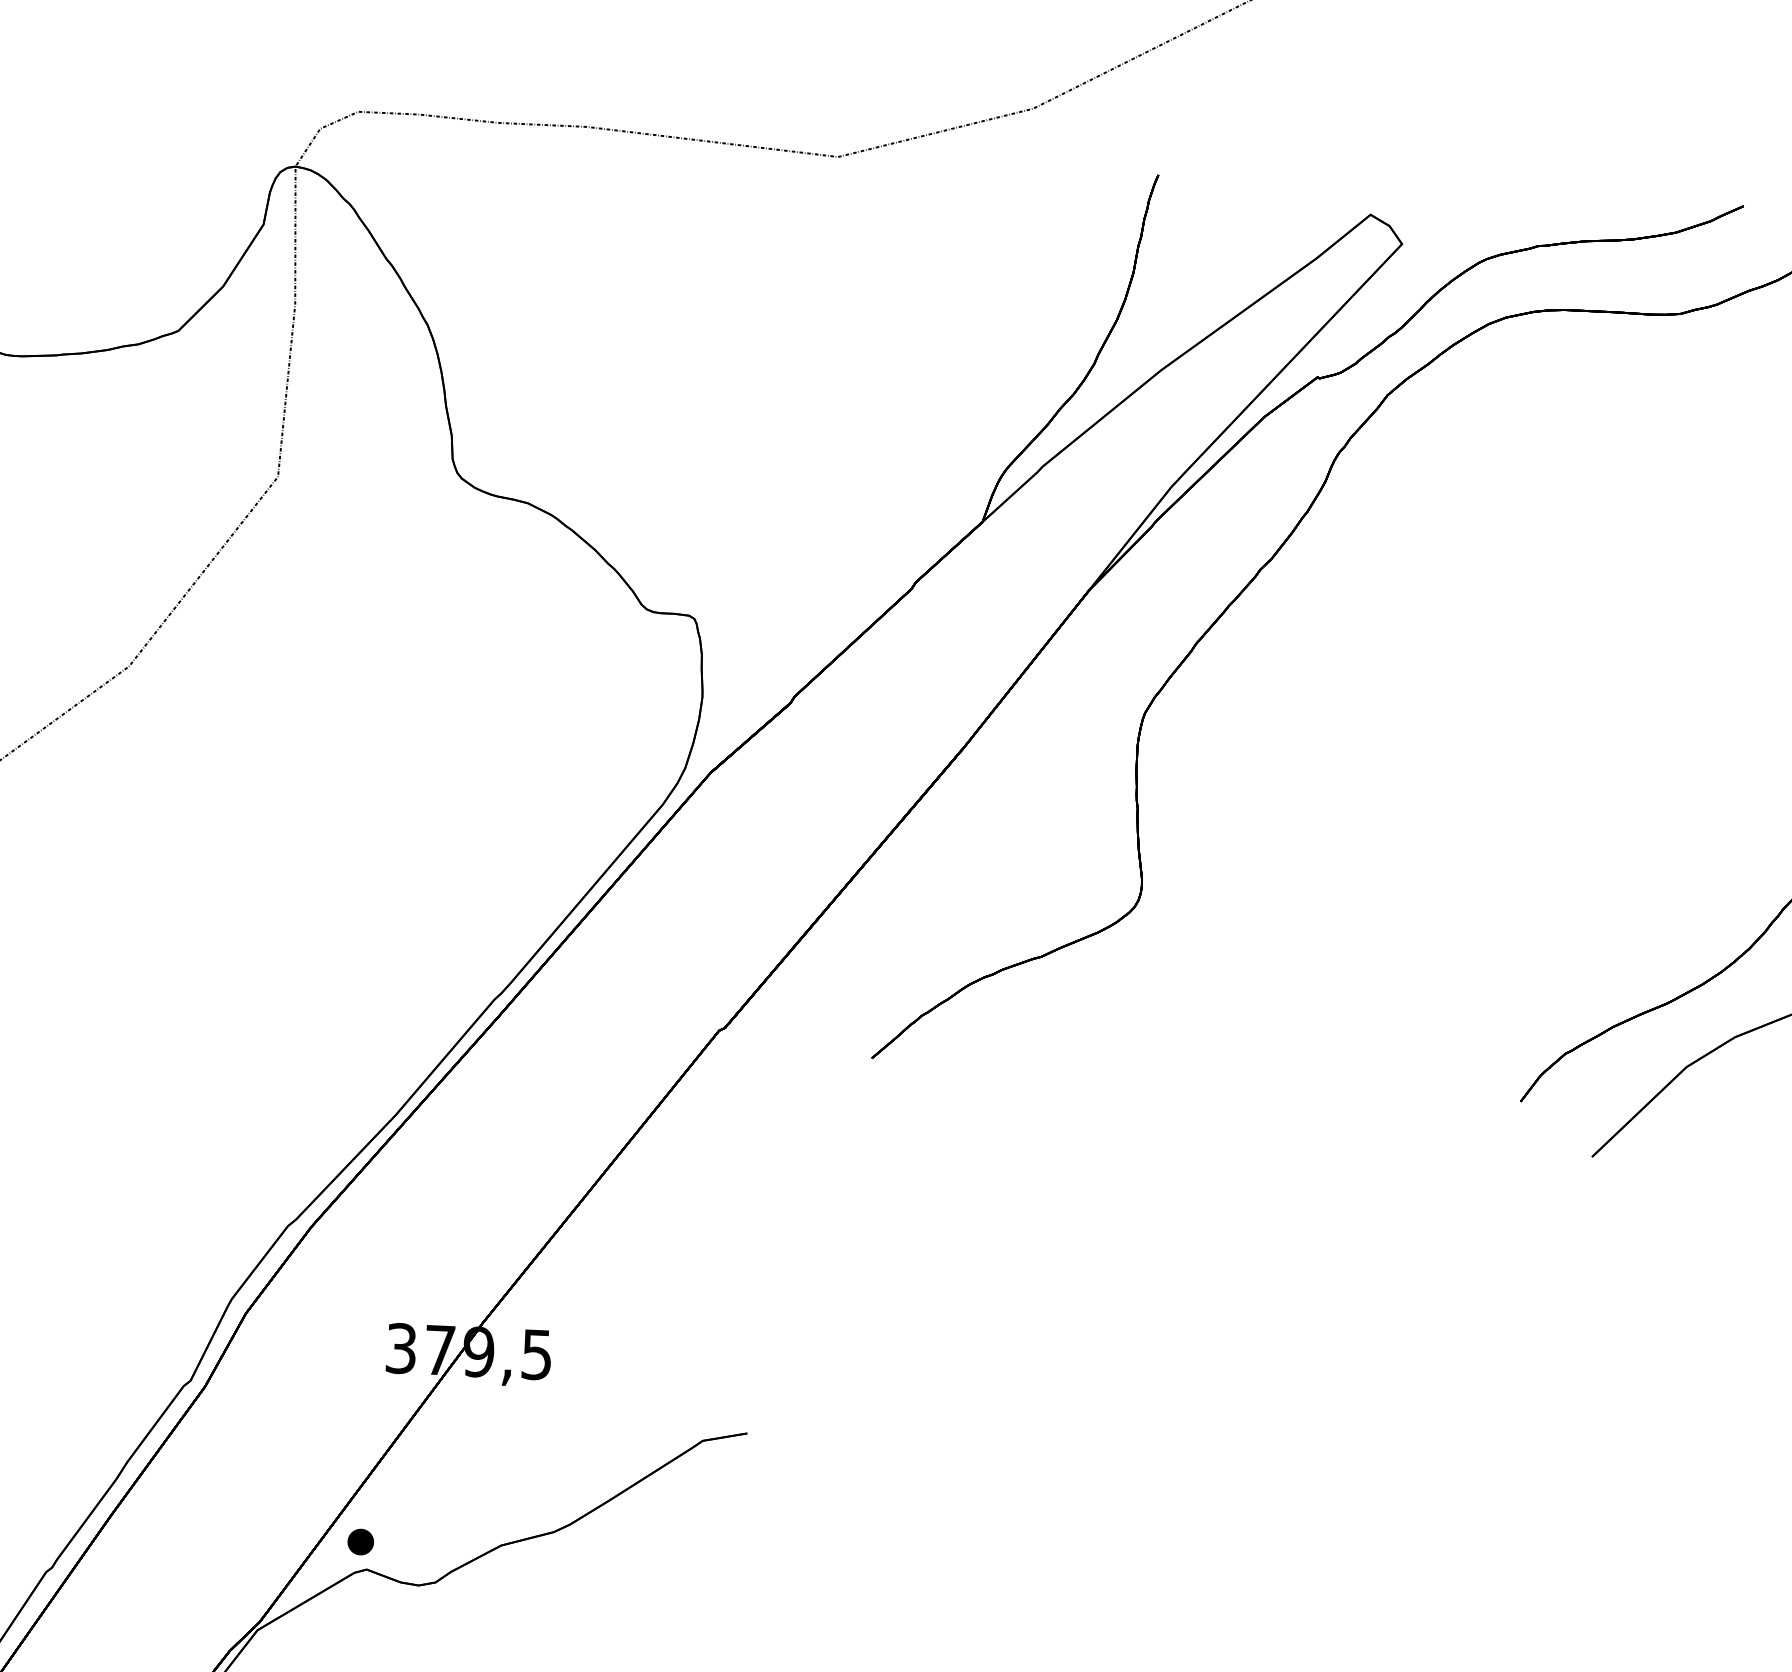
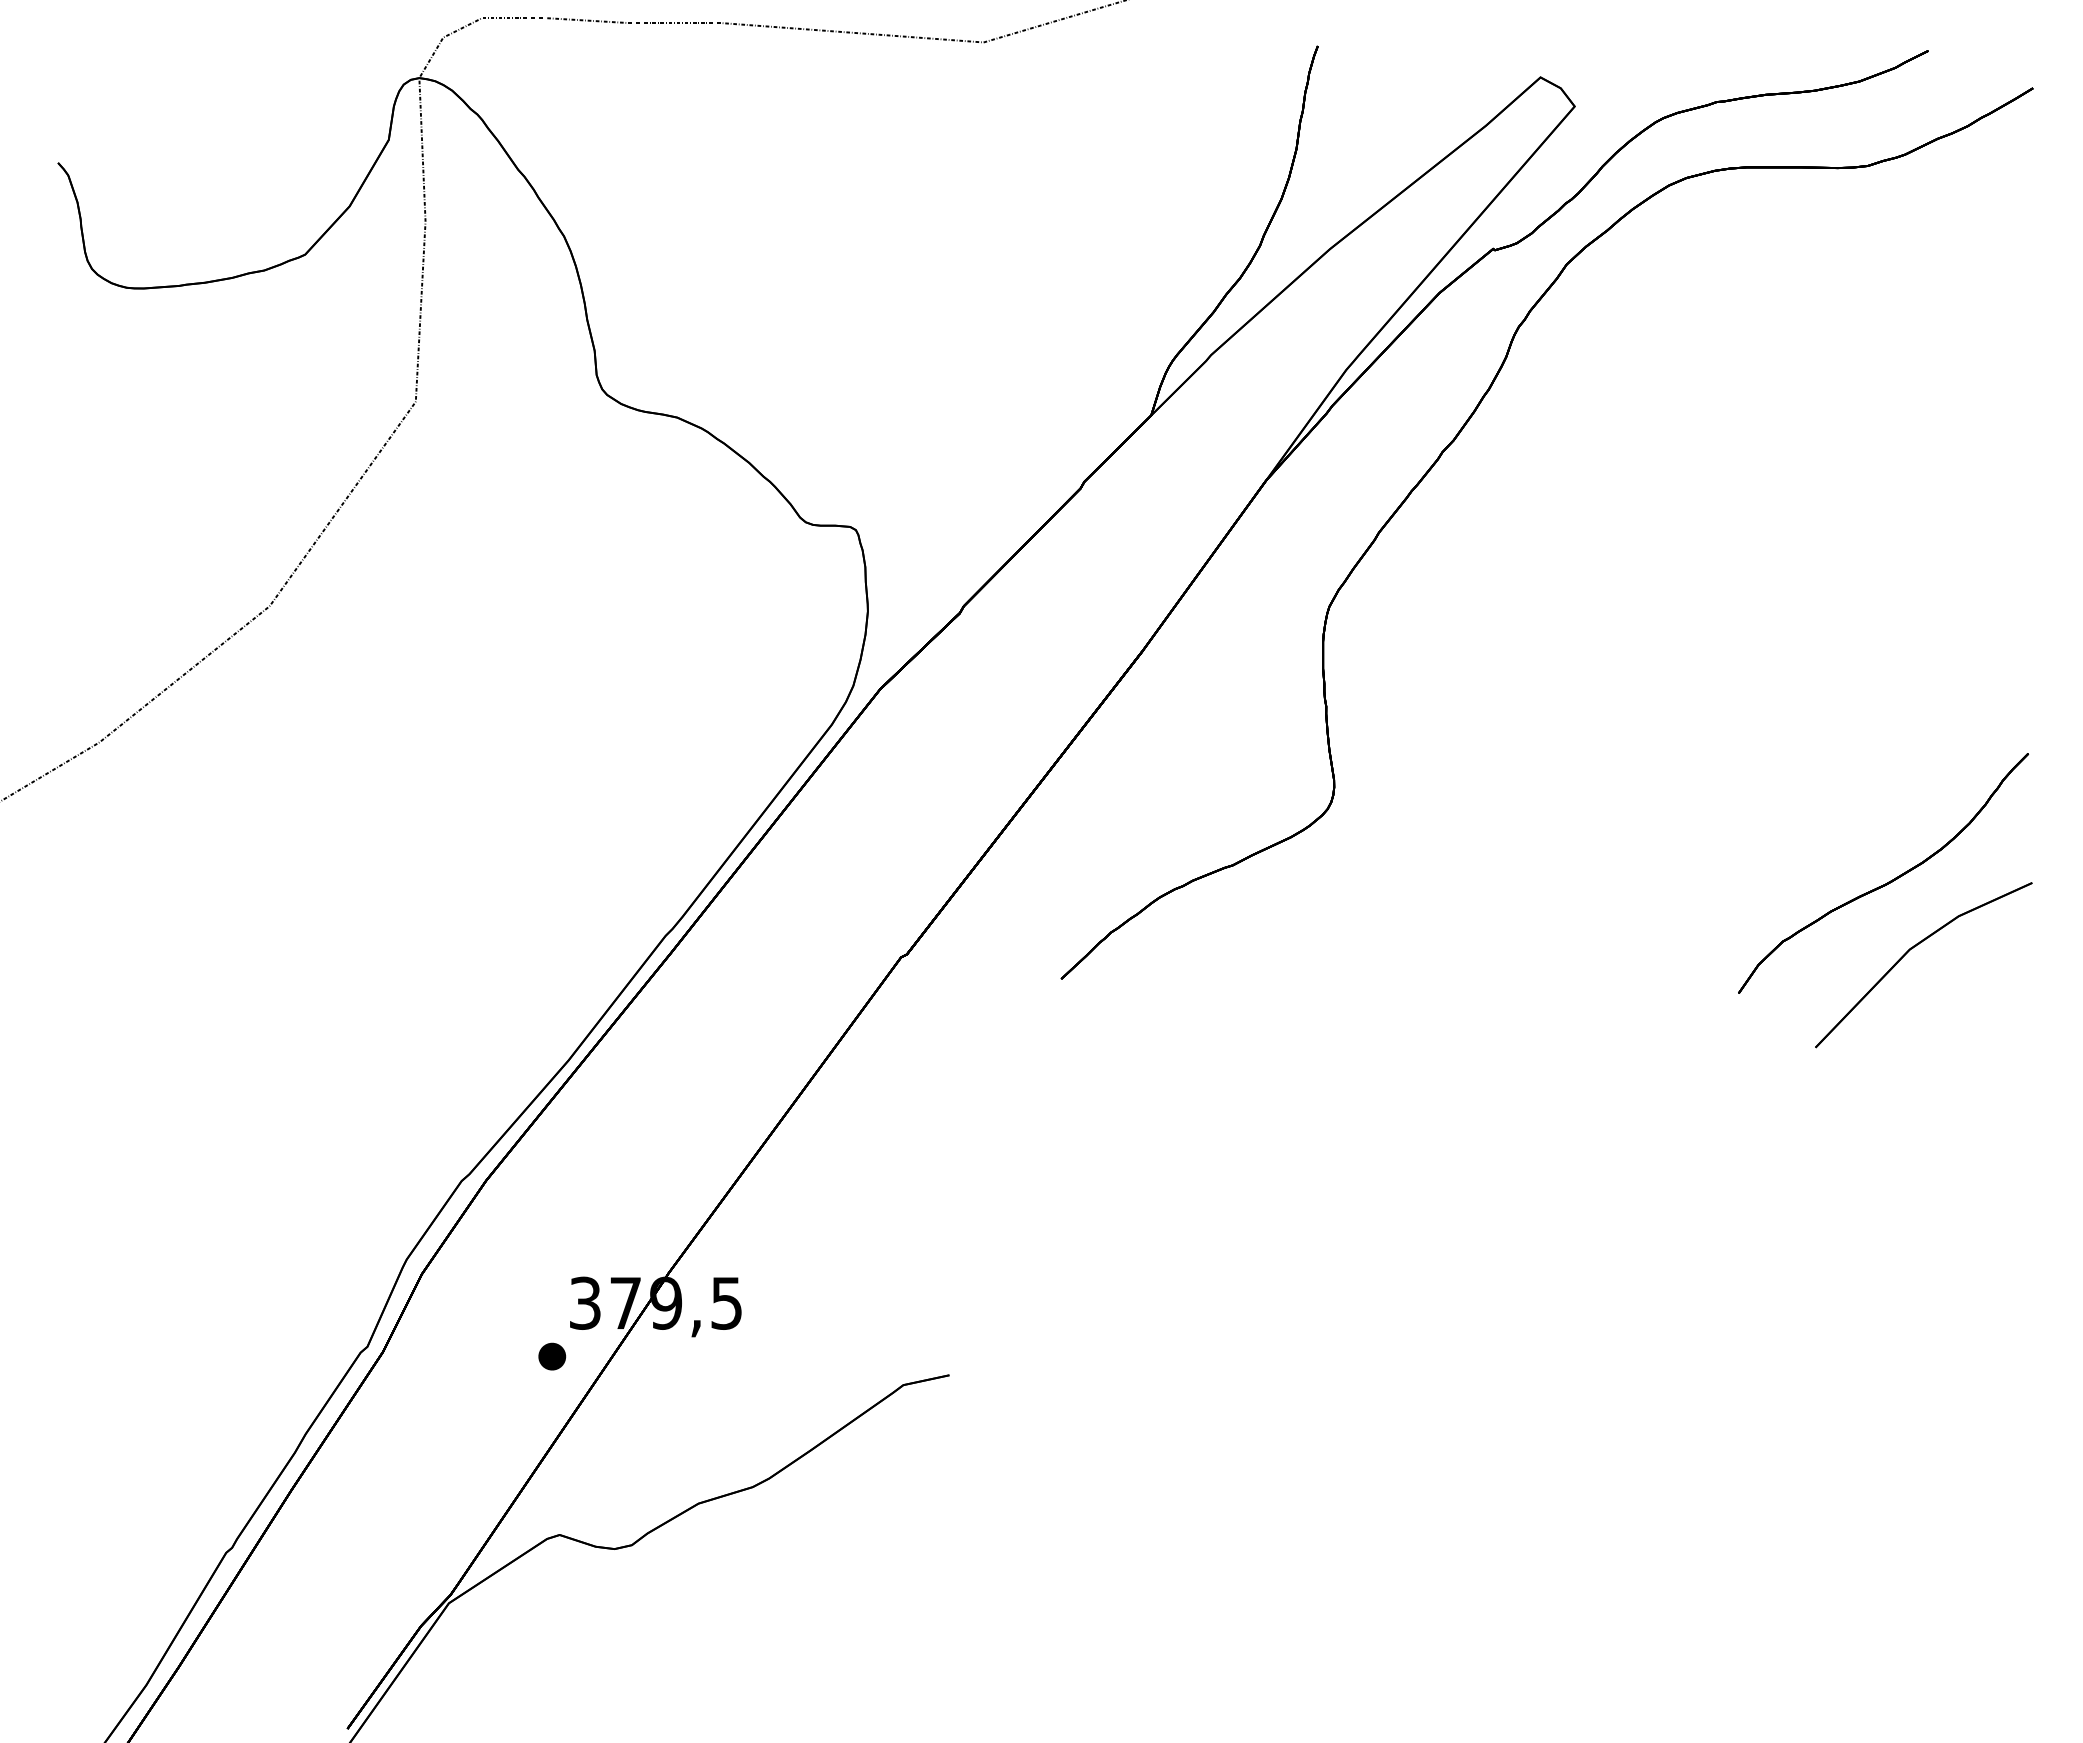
part: (361, 1541) -> (552, 1356), moved

